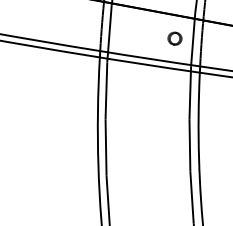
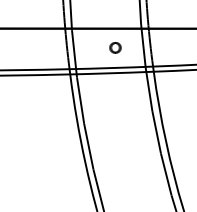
part: (175, 38) -> (115, 47), moved

